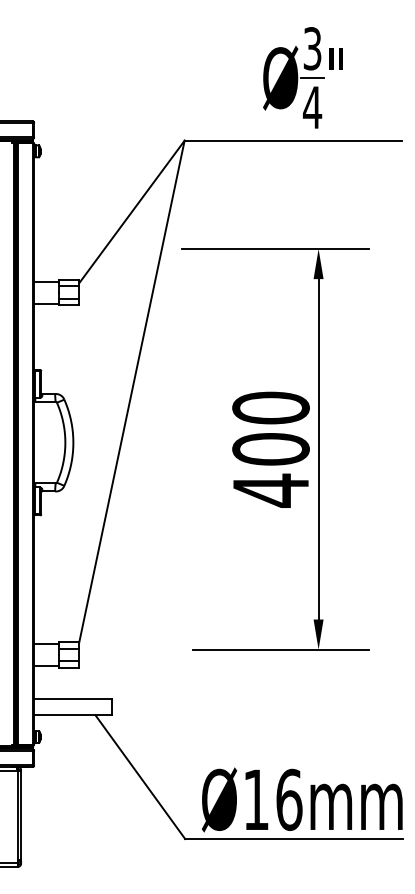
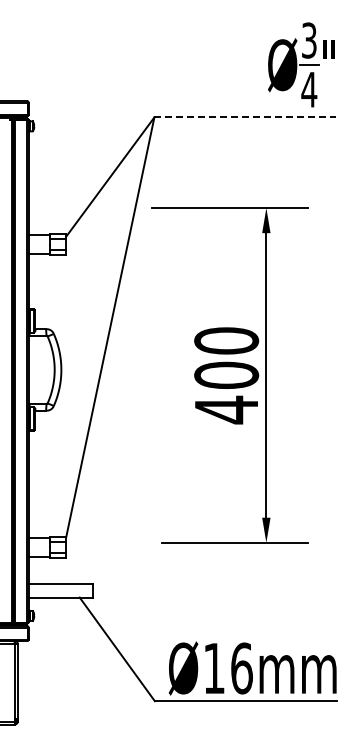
part: (303, 77) -> (301, 64), moved
line: (293, 140) -> (245, 117), solid -> dashed

